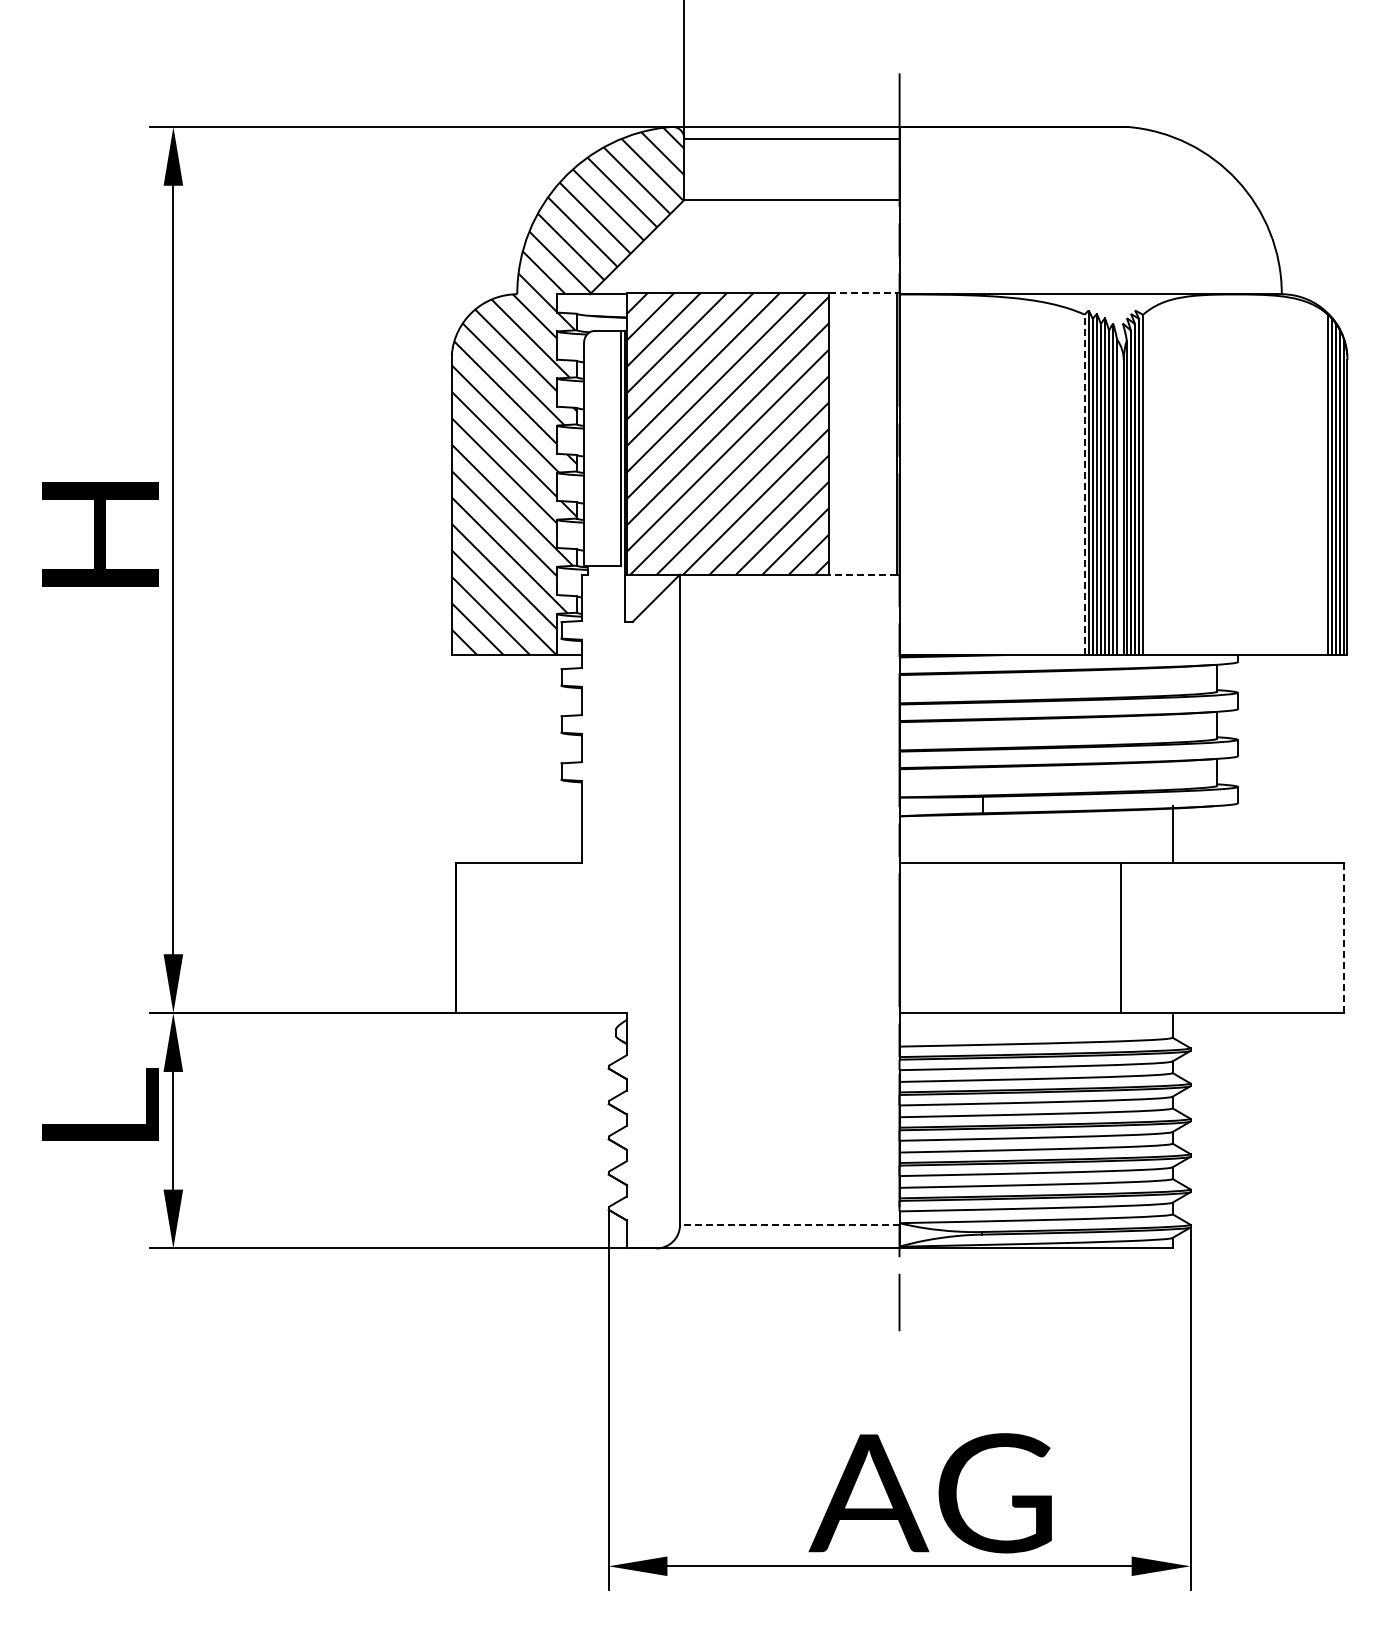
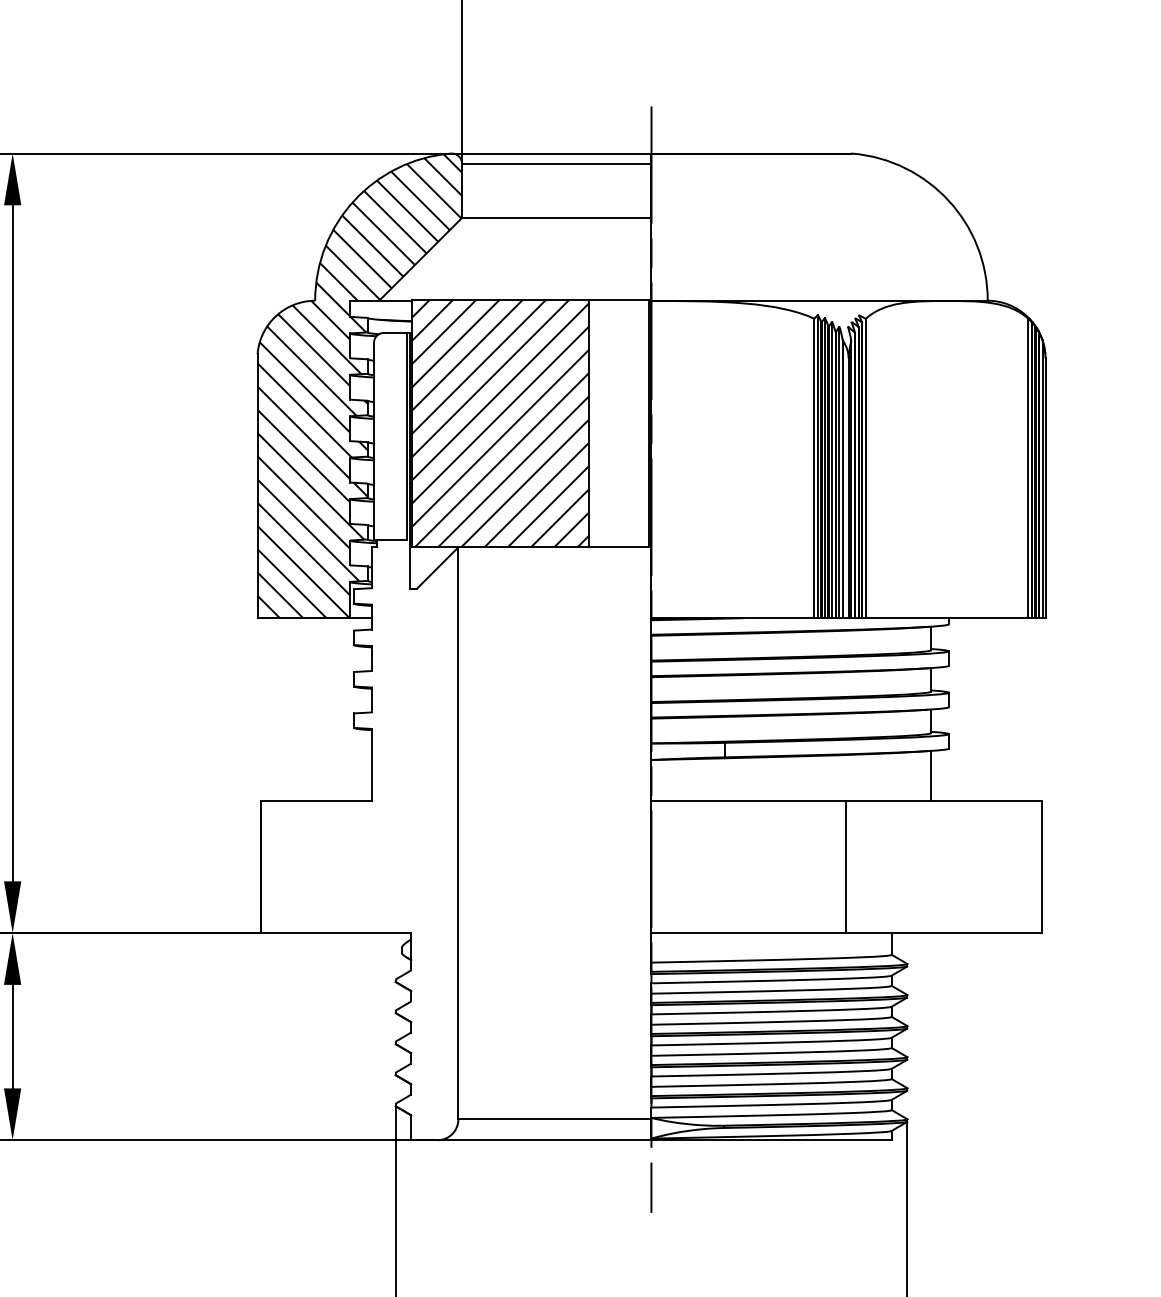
line: (862, 293) -> (618, 300), dashed -> solid
line: (1084, 484) -> (814, 468), dashed -> solid
line: (862, 574) -> (618, 547), dashed -> solid
line: (1173, 833) -> (931, 775), moved
line: (1343, 938) -> (1042, 867), dashed -> solid
line: (789, 1224) -> (554, 1119), dashed -> solid

